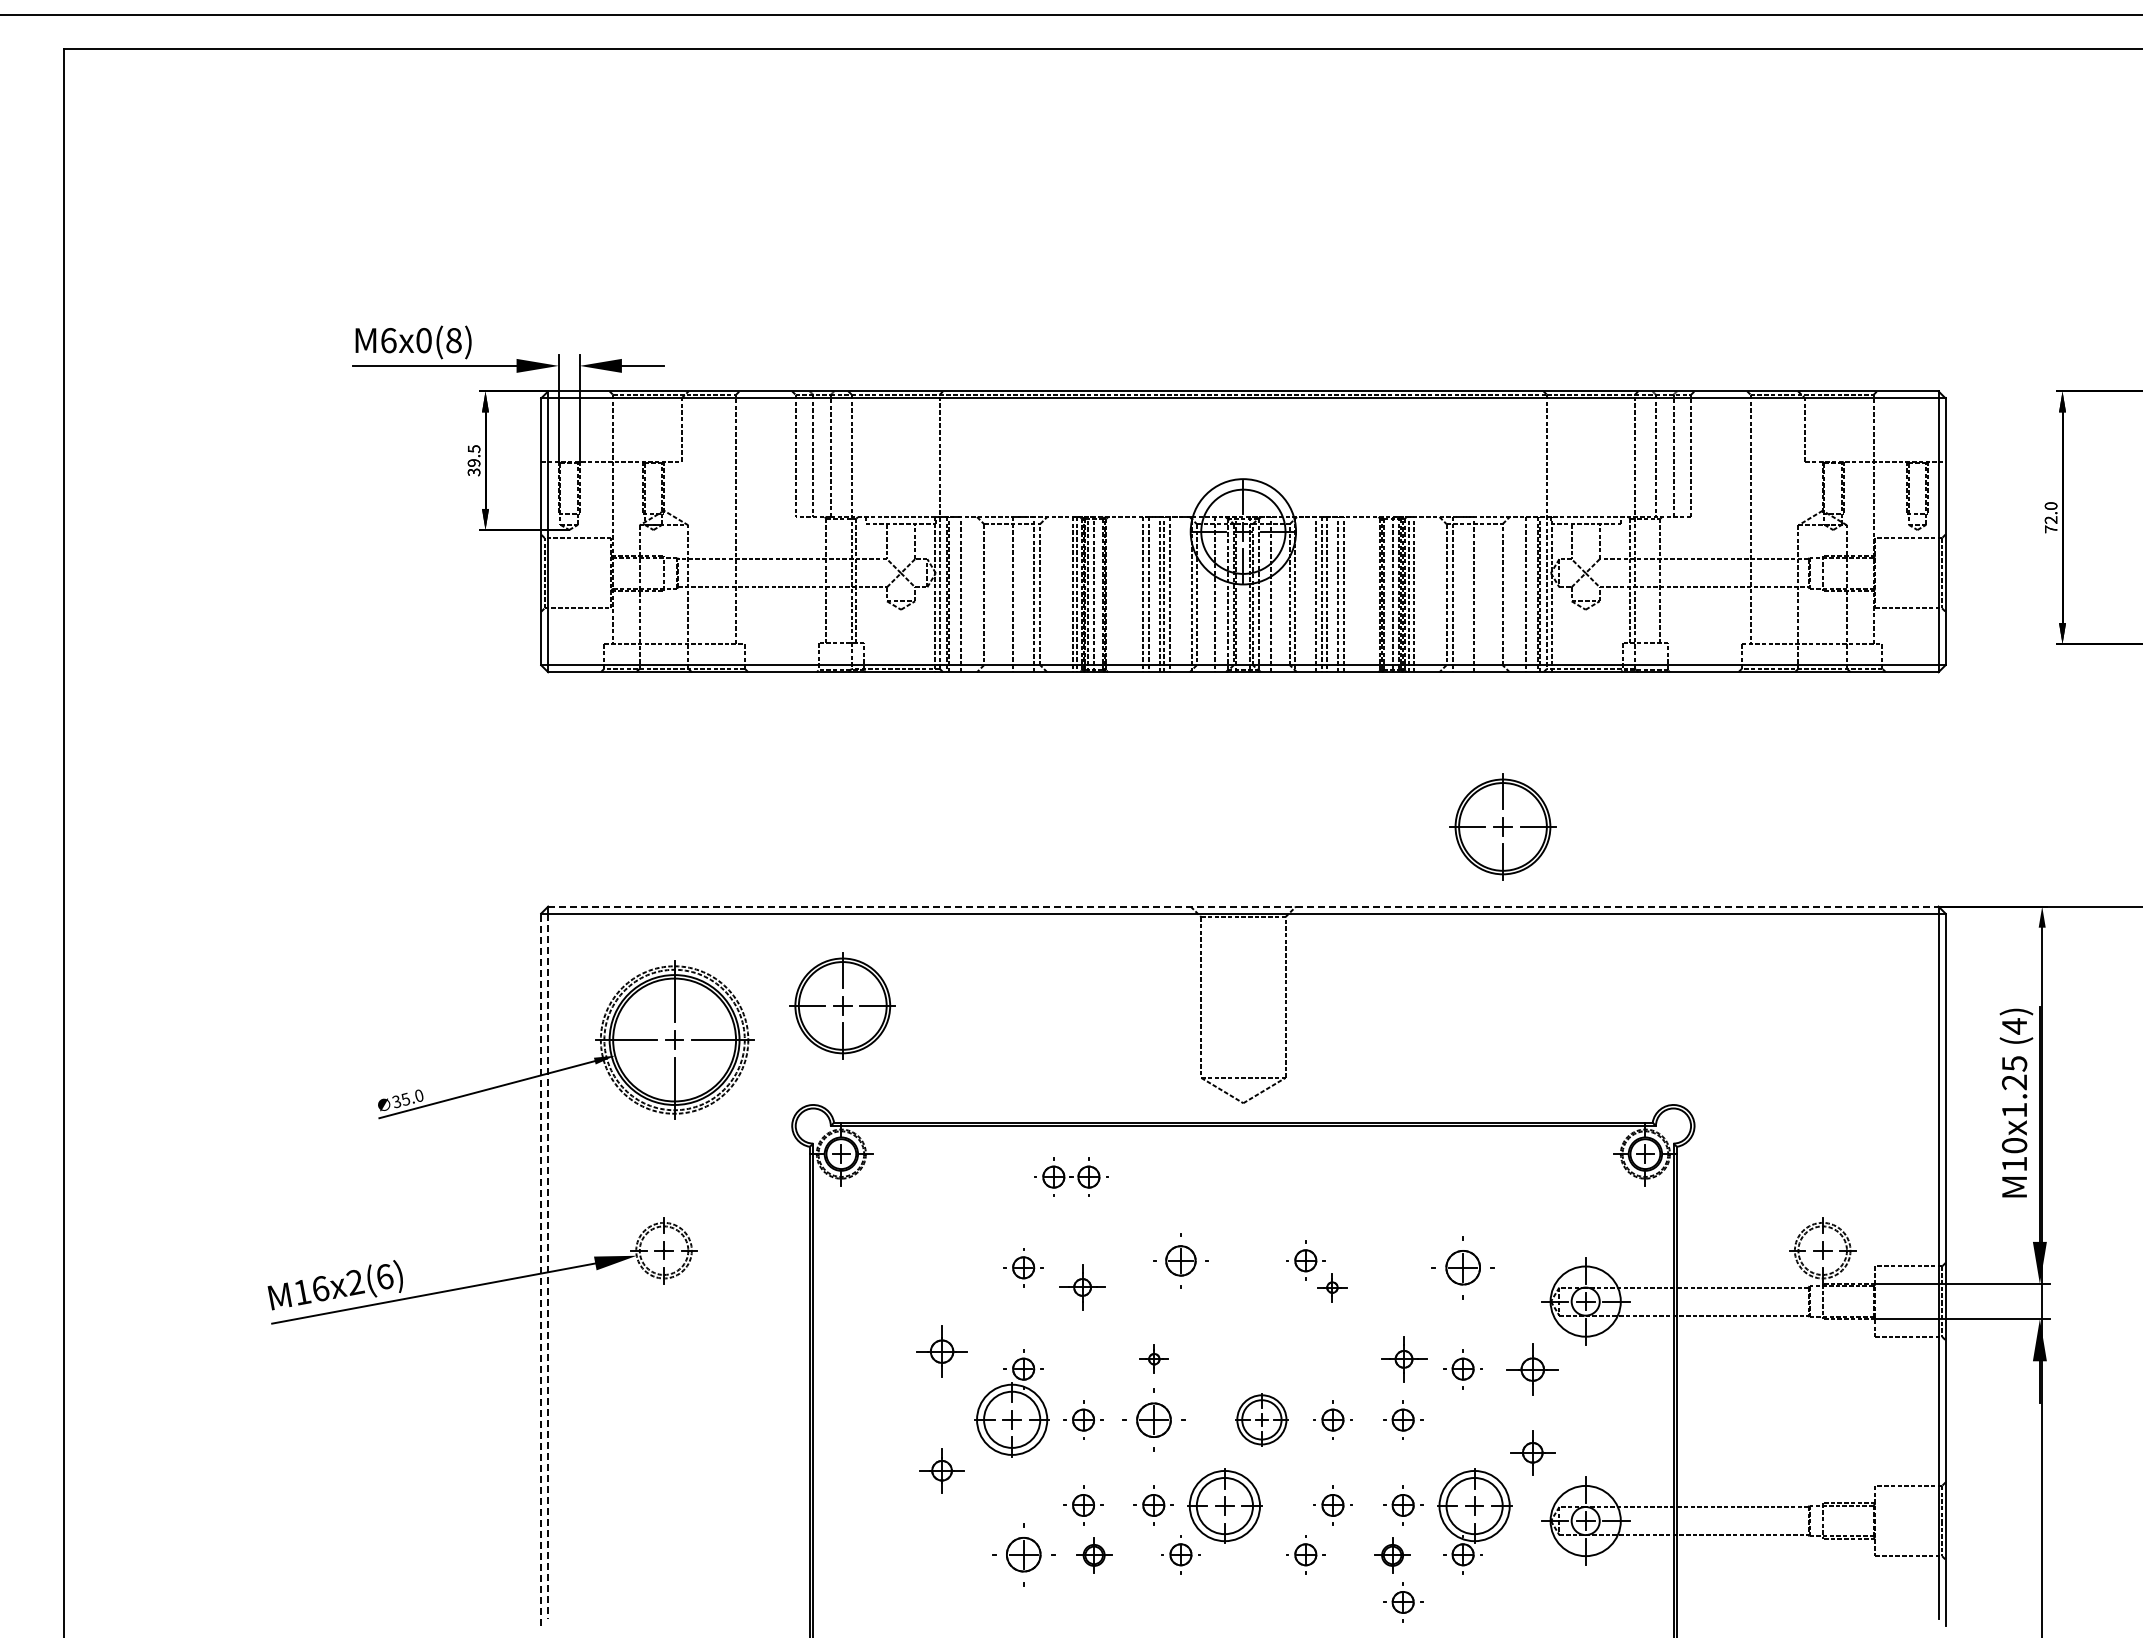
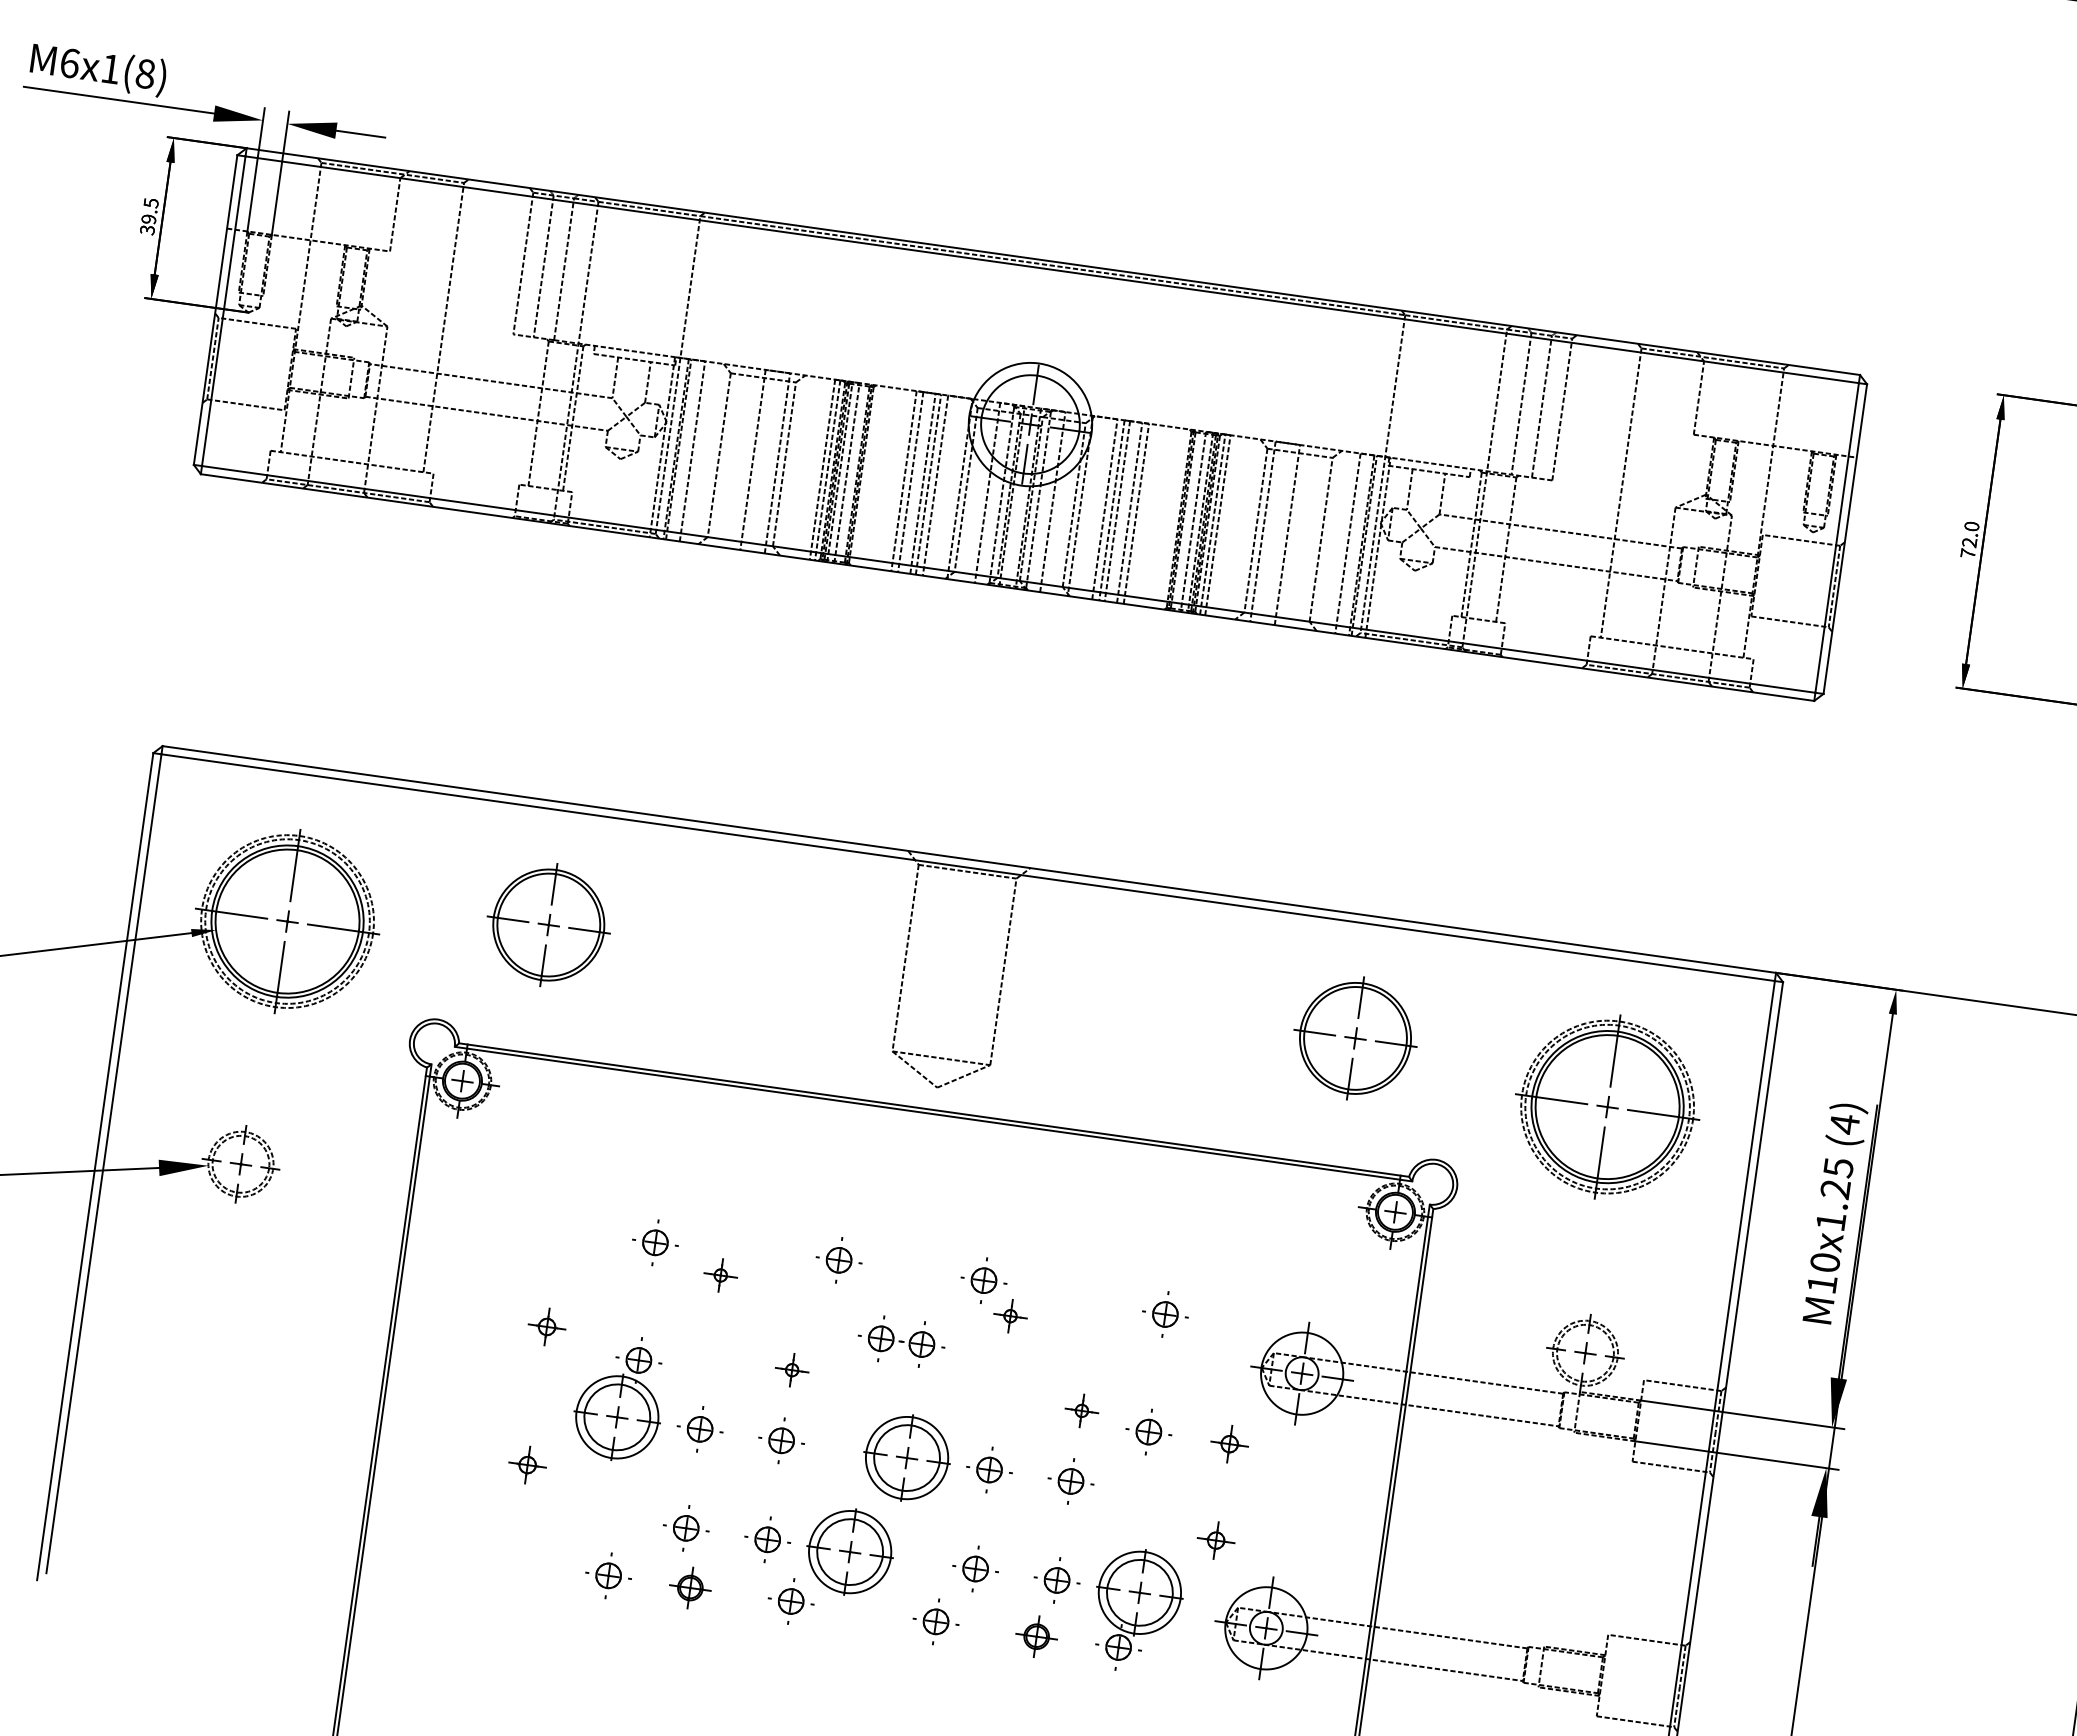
text: (423, 340) -> (110, 68), M6x0(8) -> M6x1(8)
part: (1502, 826) -> (1355, 1037), moved
line: (1243, 906) -> (969, 859), dashed -> solid
part: (842, 1005) -> (548, 924), moved
part: (1811, 1039) -> (1606, 1106), added
part: (1071, 1176) -> (901, 1340), moved
part: (1180, 1260) -> (838, 1259), size x0.71
line: (548, 1266) -> (104, 1163), dashed -> solid
part: (1462, 1267) -> (1164, 1314), size x0.62
line: (541, 1269) -> (95, 1166), dashed -> solid
part: (1082, 1287) -> (720, 1275), size x0.62
part: (941, 1351) -> (546, 1326), size x0.62
part: (1403, 1358) -> (1081, 1410), size x0.62
part: (1532, 1369) -> (1229, 1443), size x0.62
part: (1153, 1419) -> (781, 1440), size x0.62
part: (1261, 1419) -> (906, 1457), size x1.43
part: (1532, 1452) -> (1215, 1540), size x0.71
part: (941, 1470) -> (527, 1464), size x0.71
part: (1023, 1554) -> (608, 1575), size x0.62
part: (1403, 1602) -> (1041, 1693), removed

